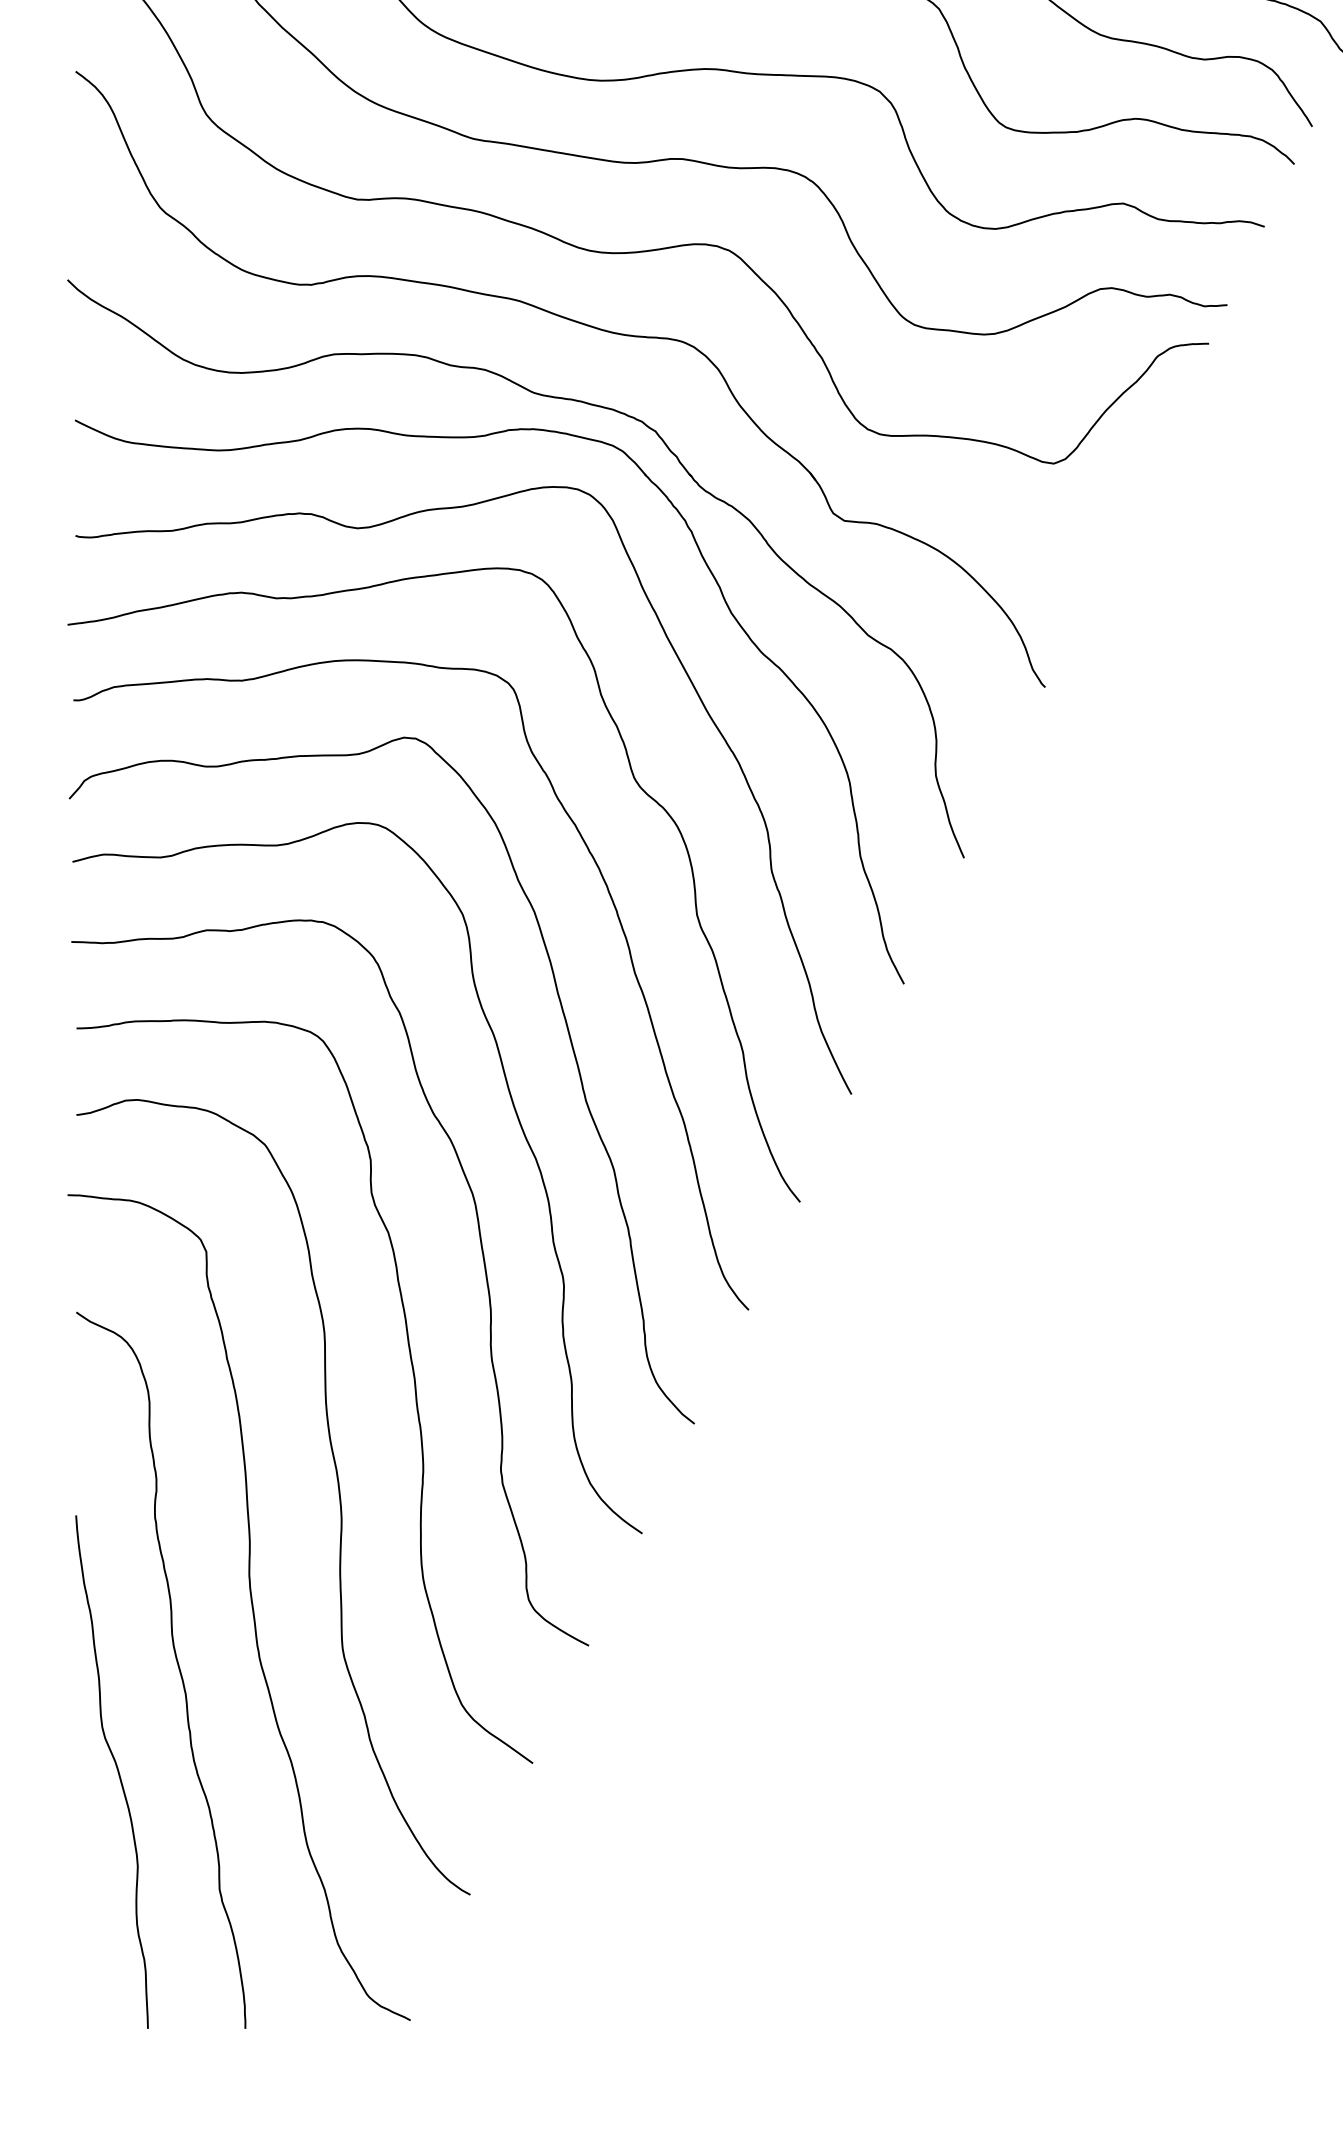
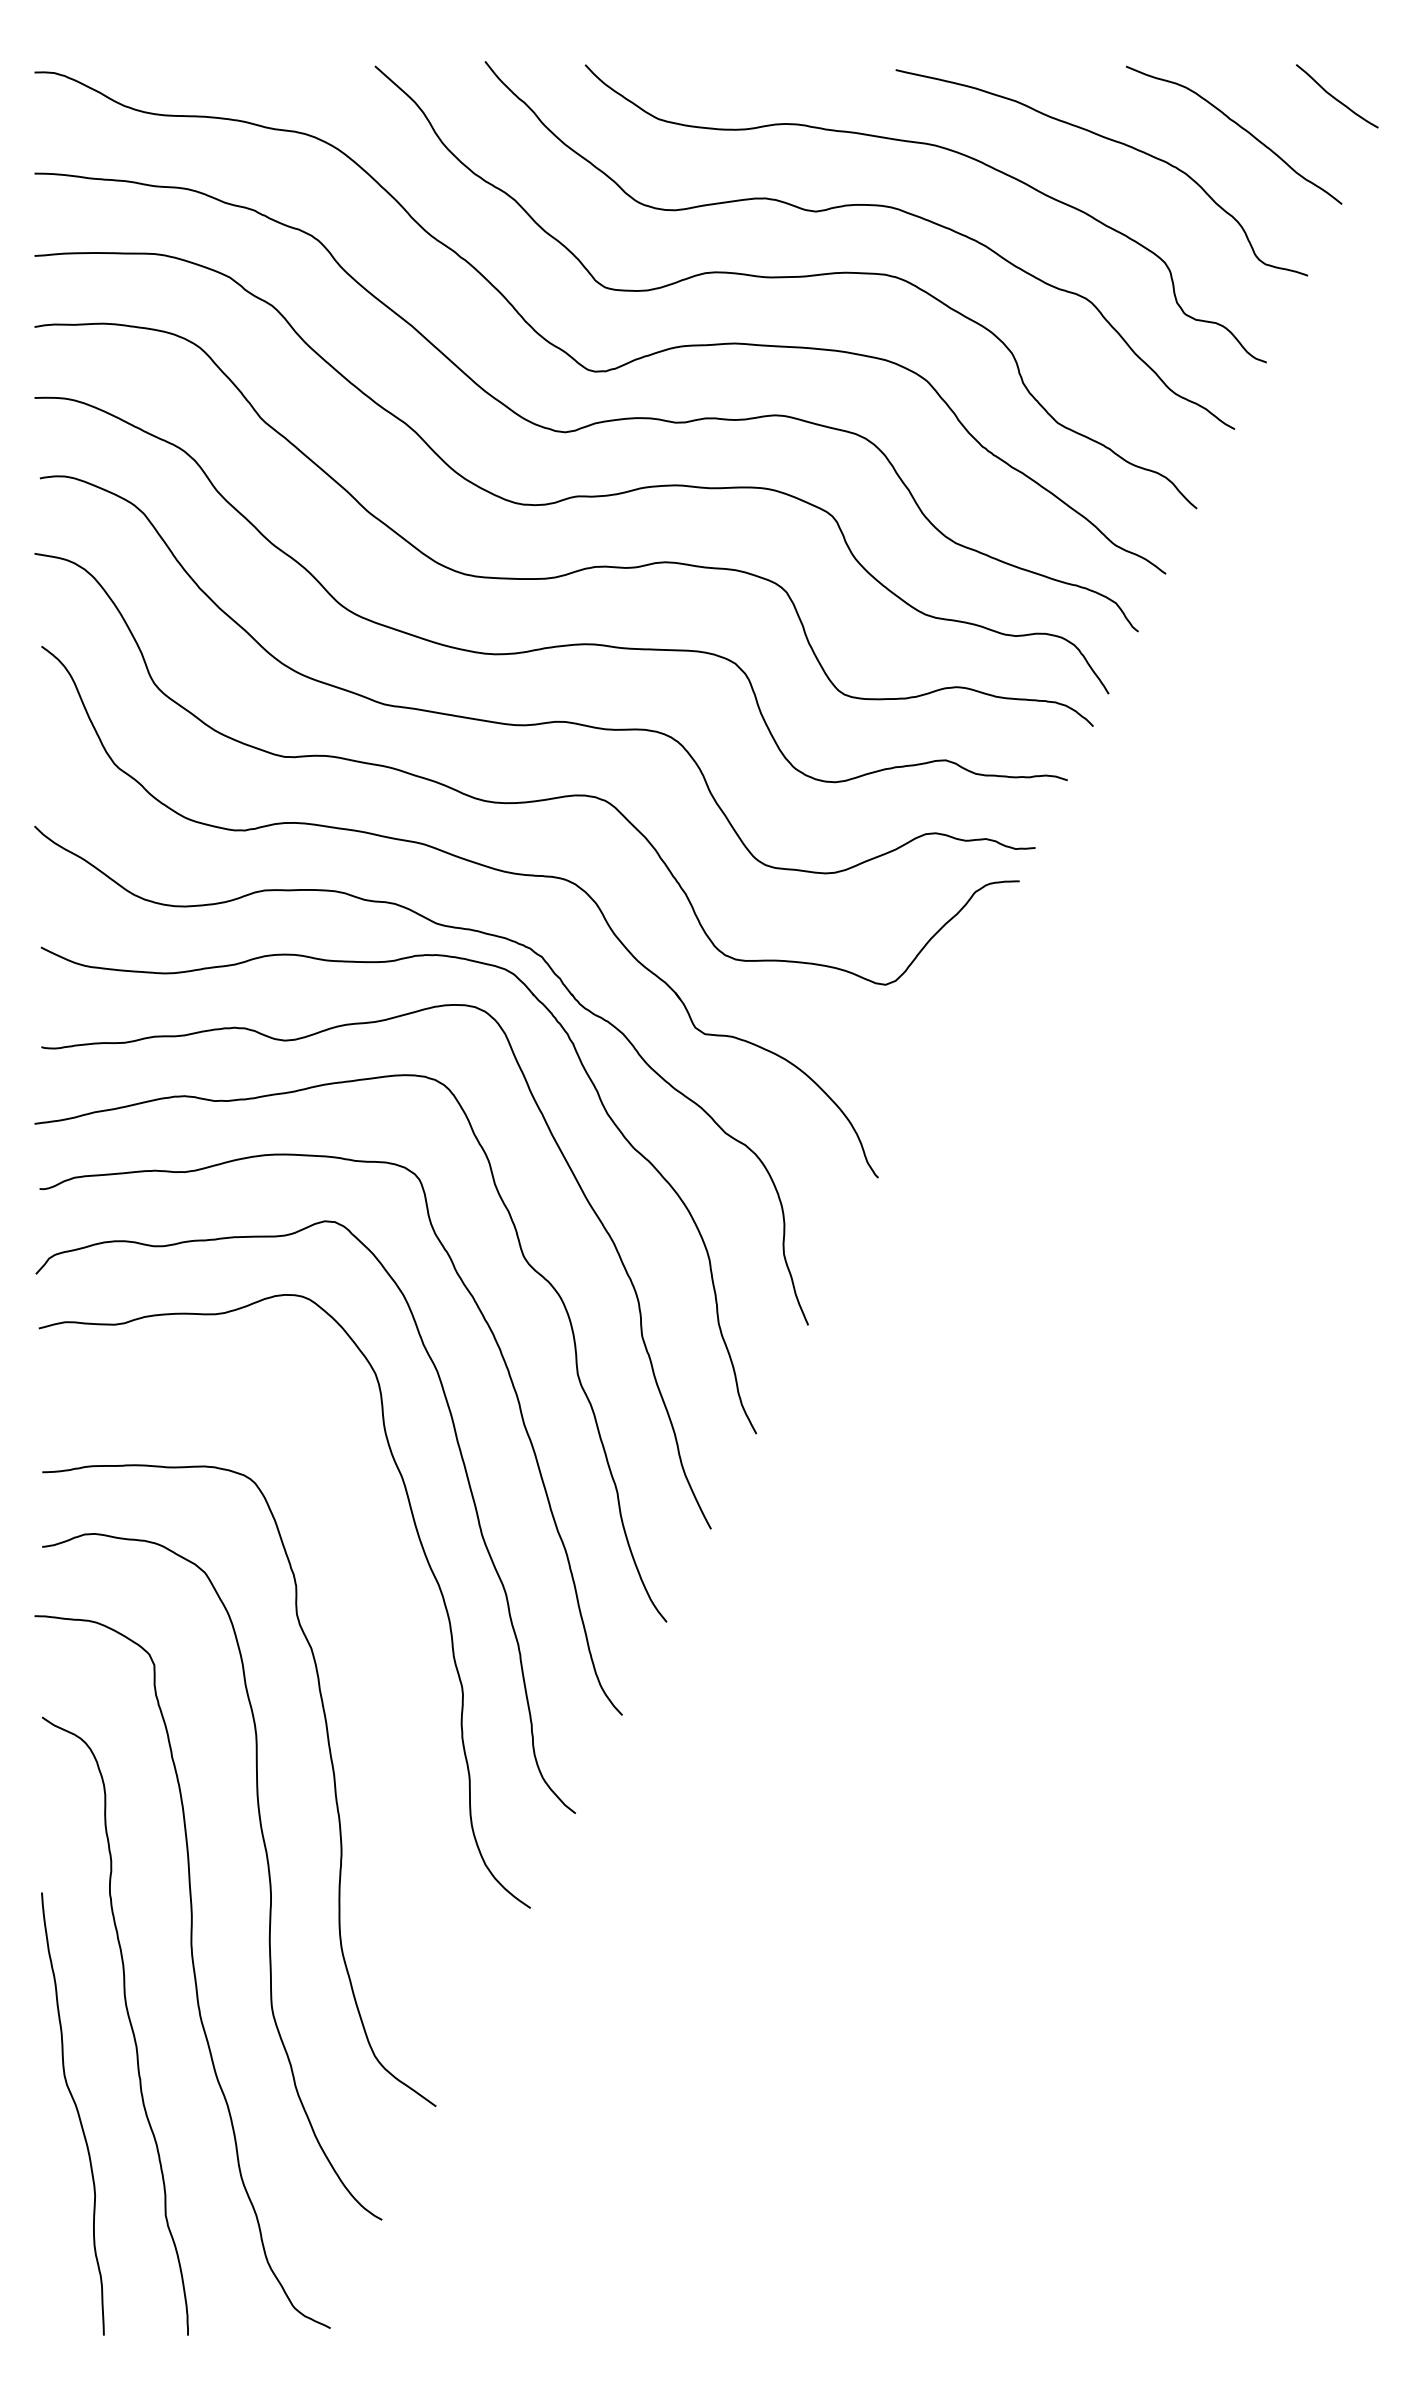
curve: (482, 1258) -> (392, 1670), removed

